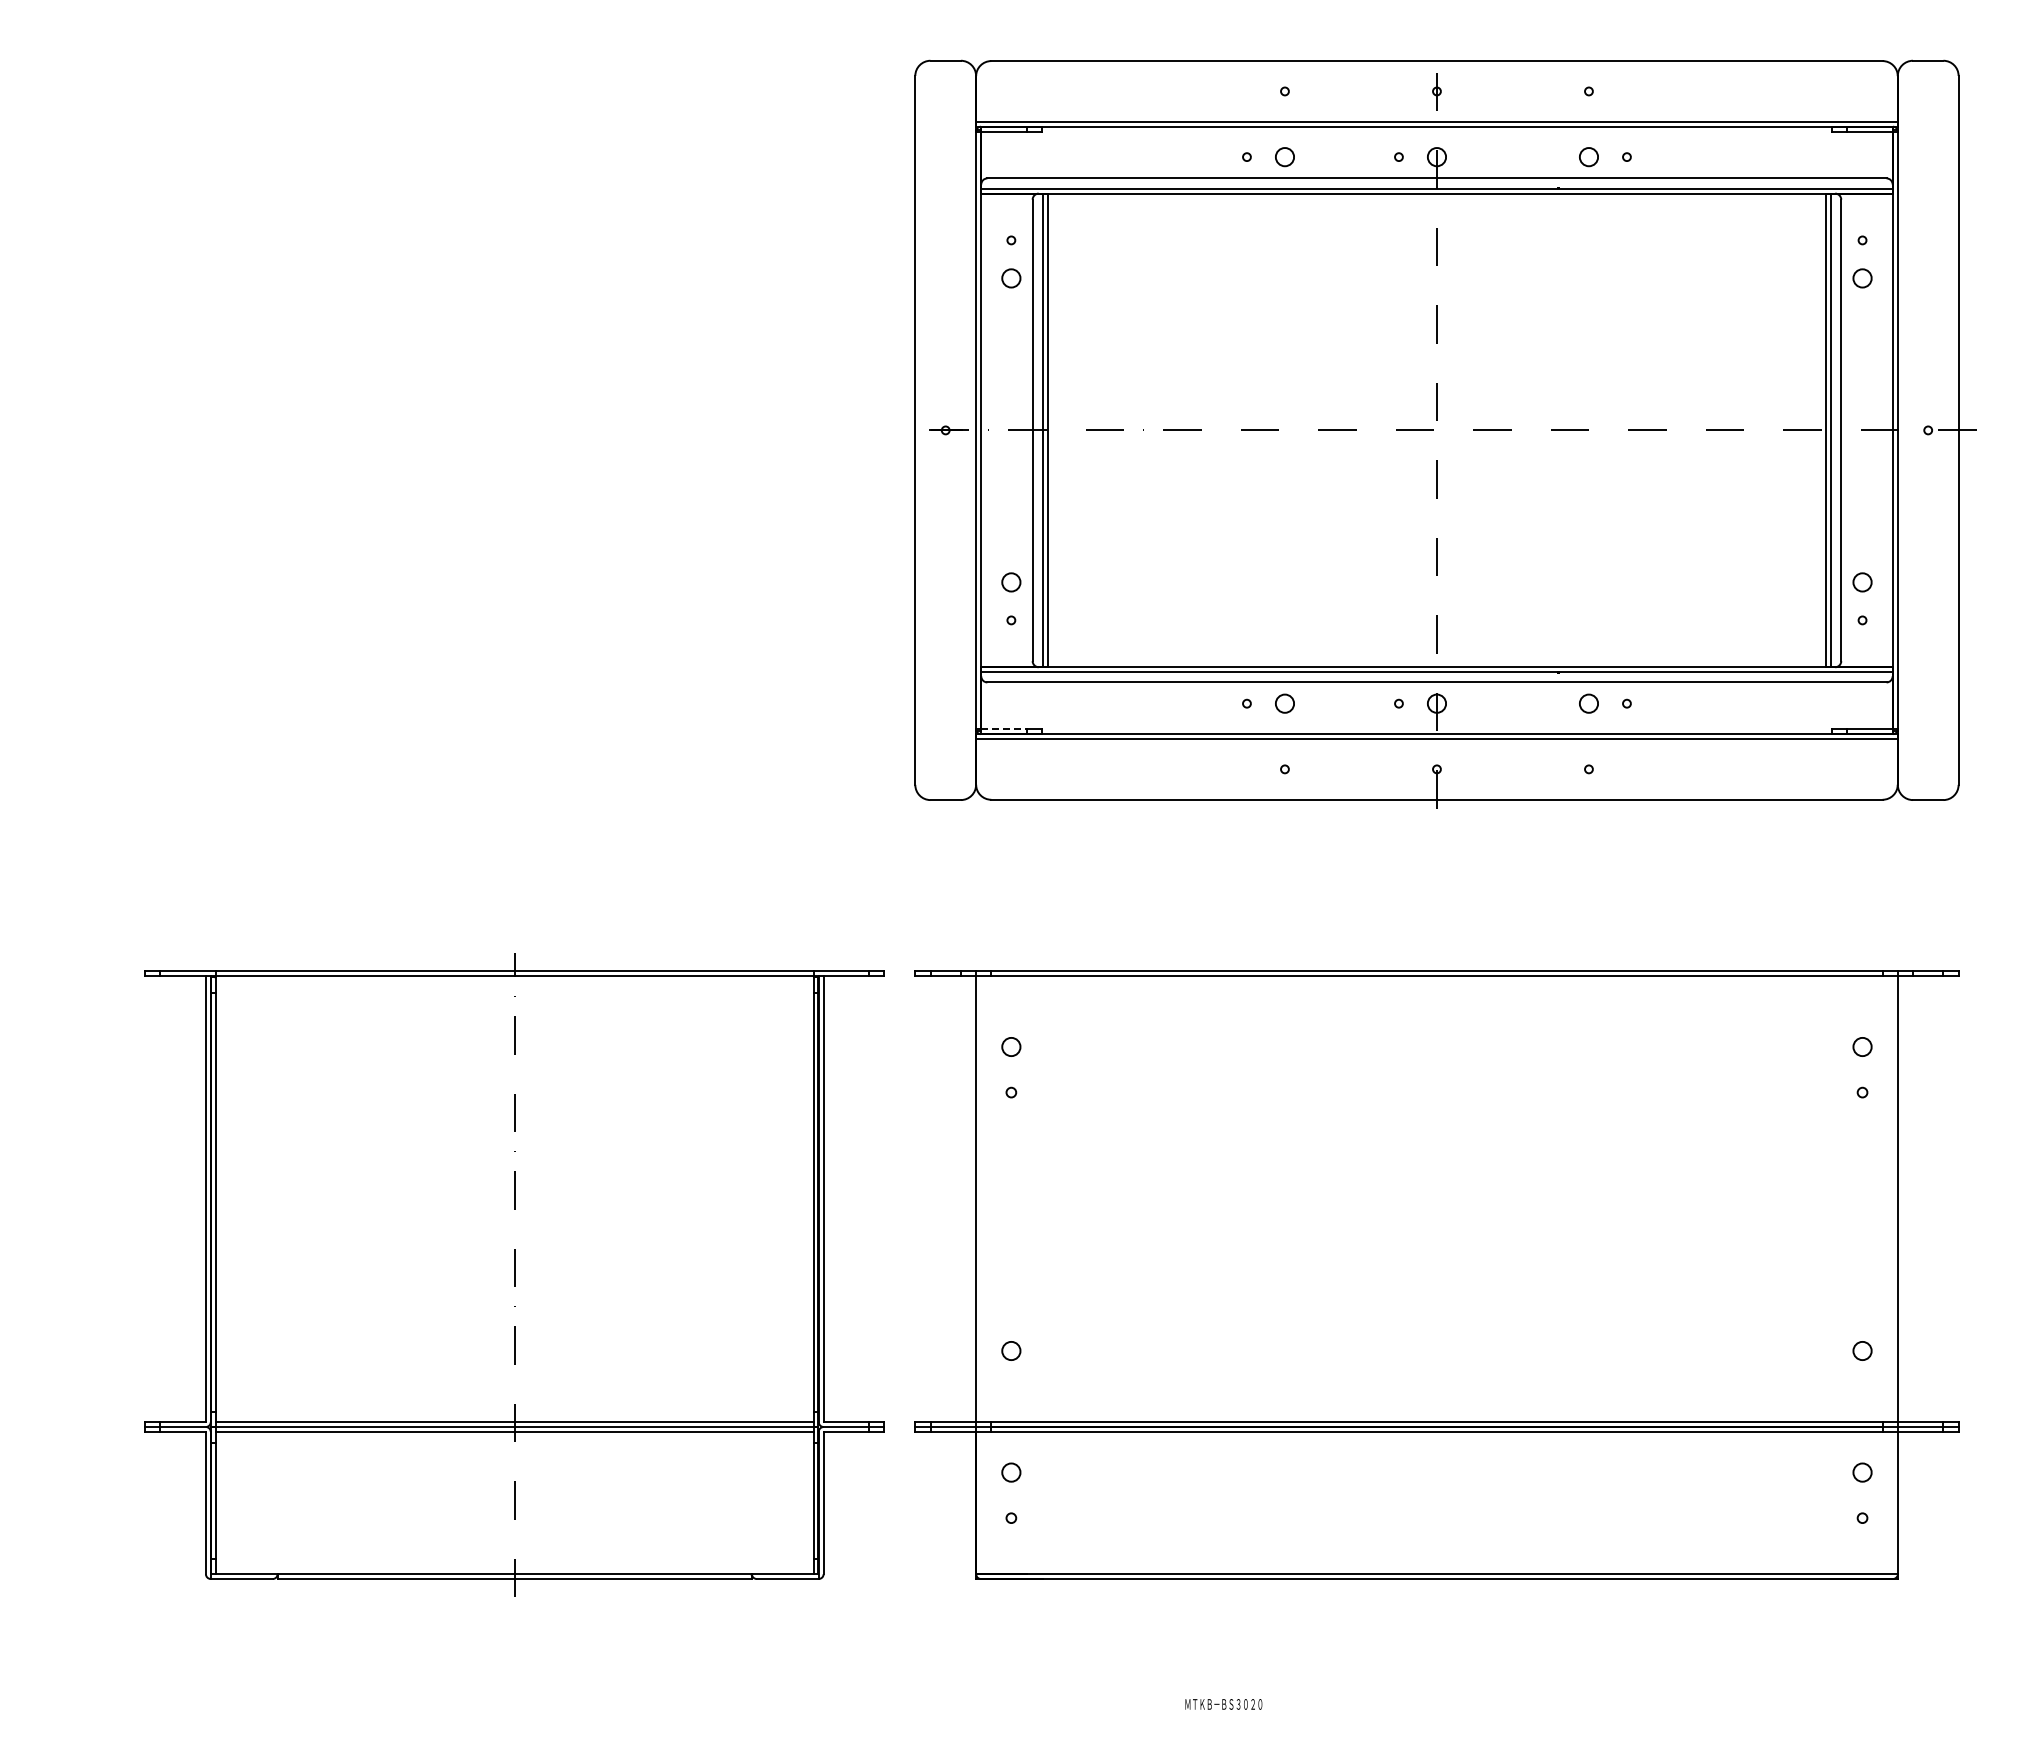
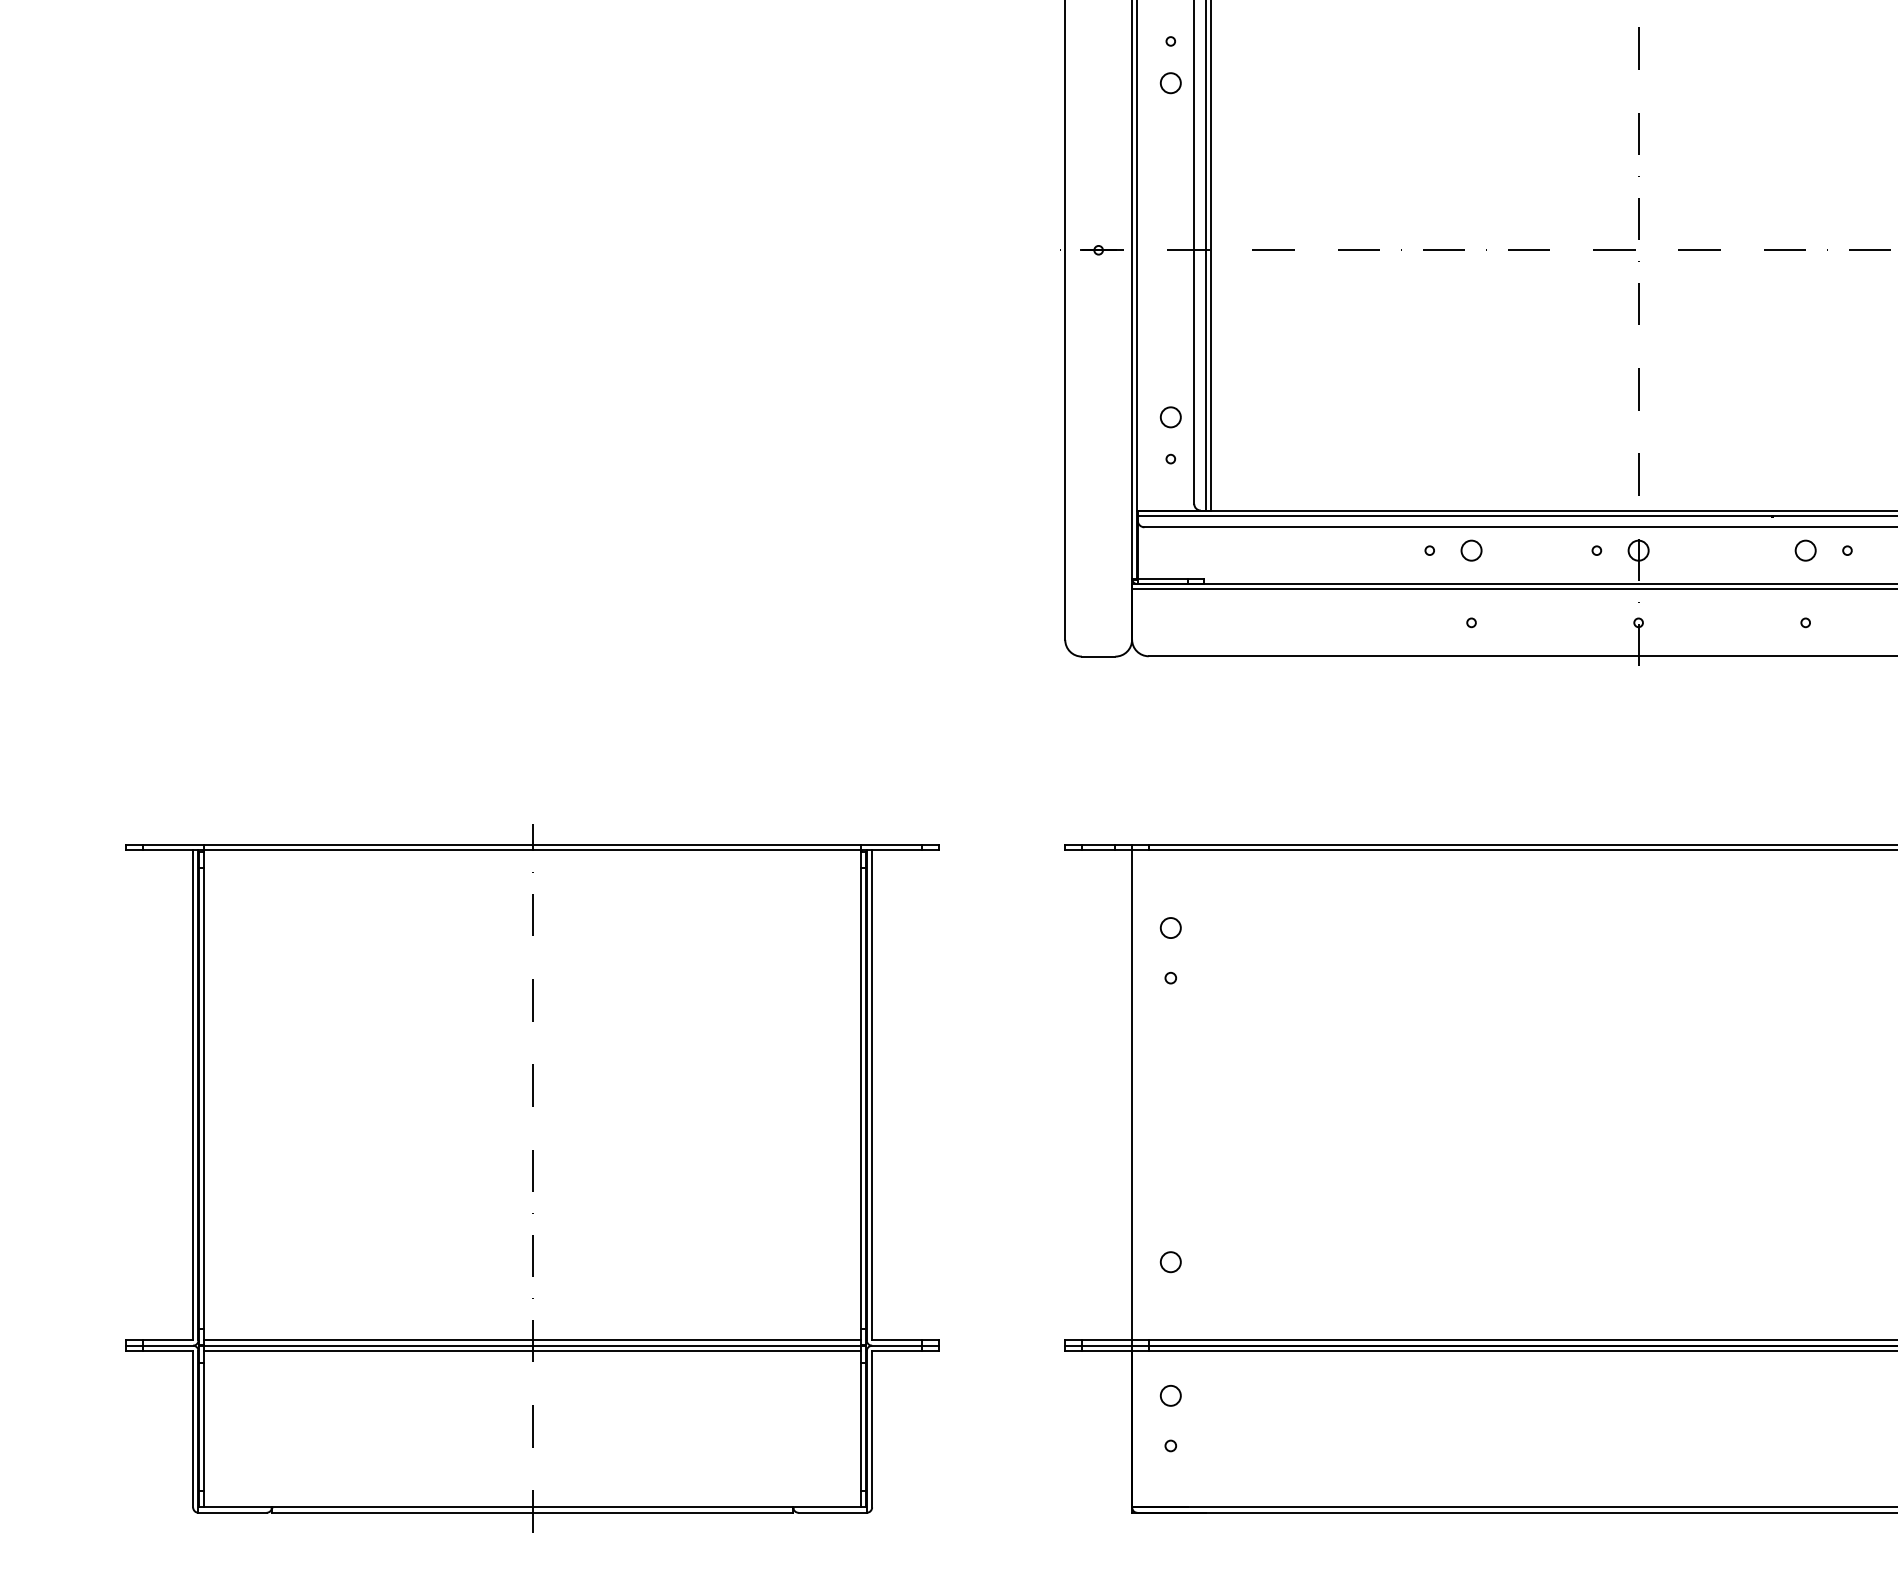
line: (1003, 729) -> (1162, 579), dashed -> solid
part: (514, 1274) -> (532, 1178), moved

